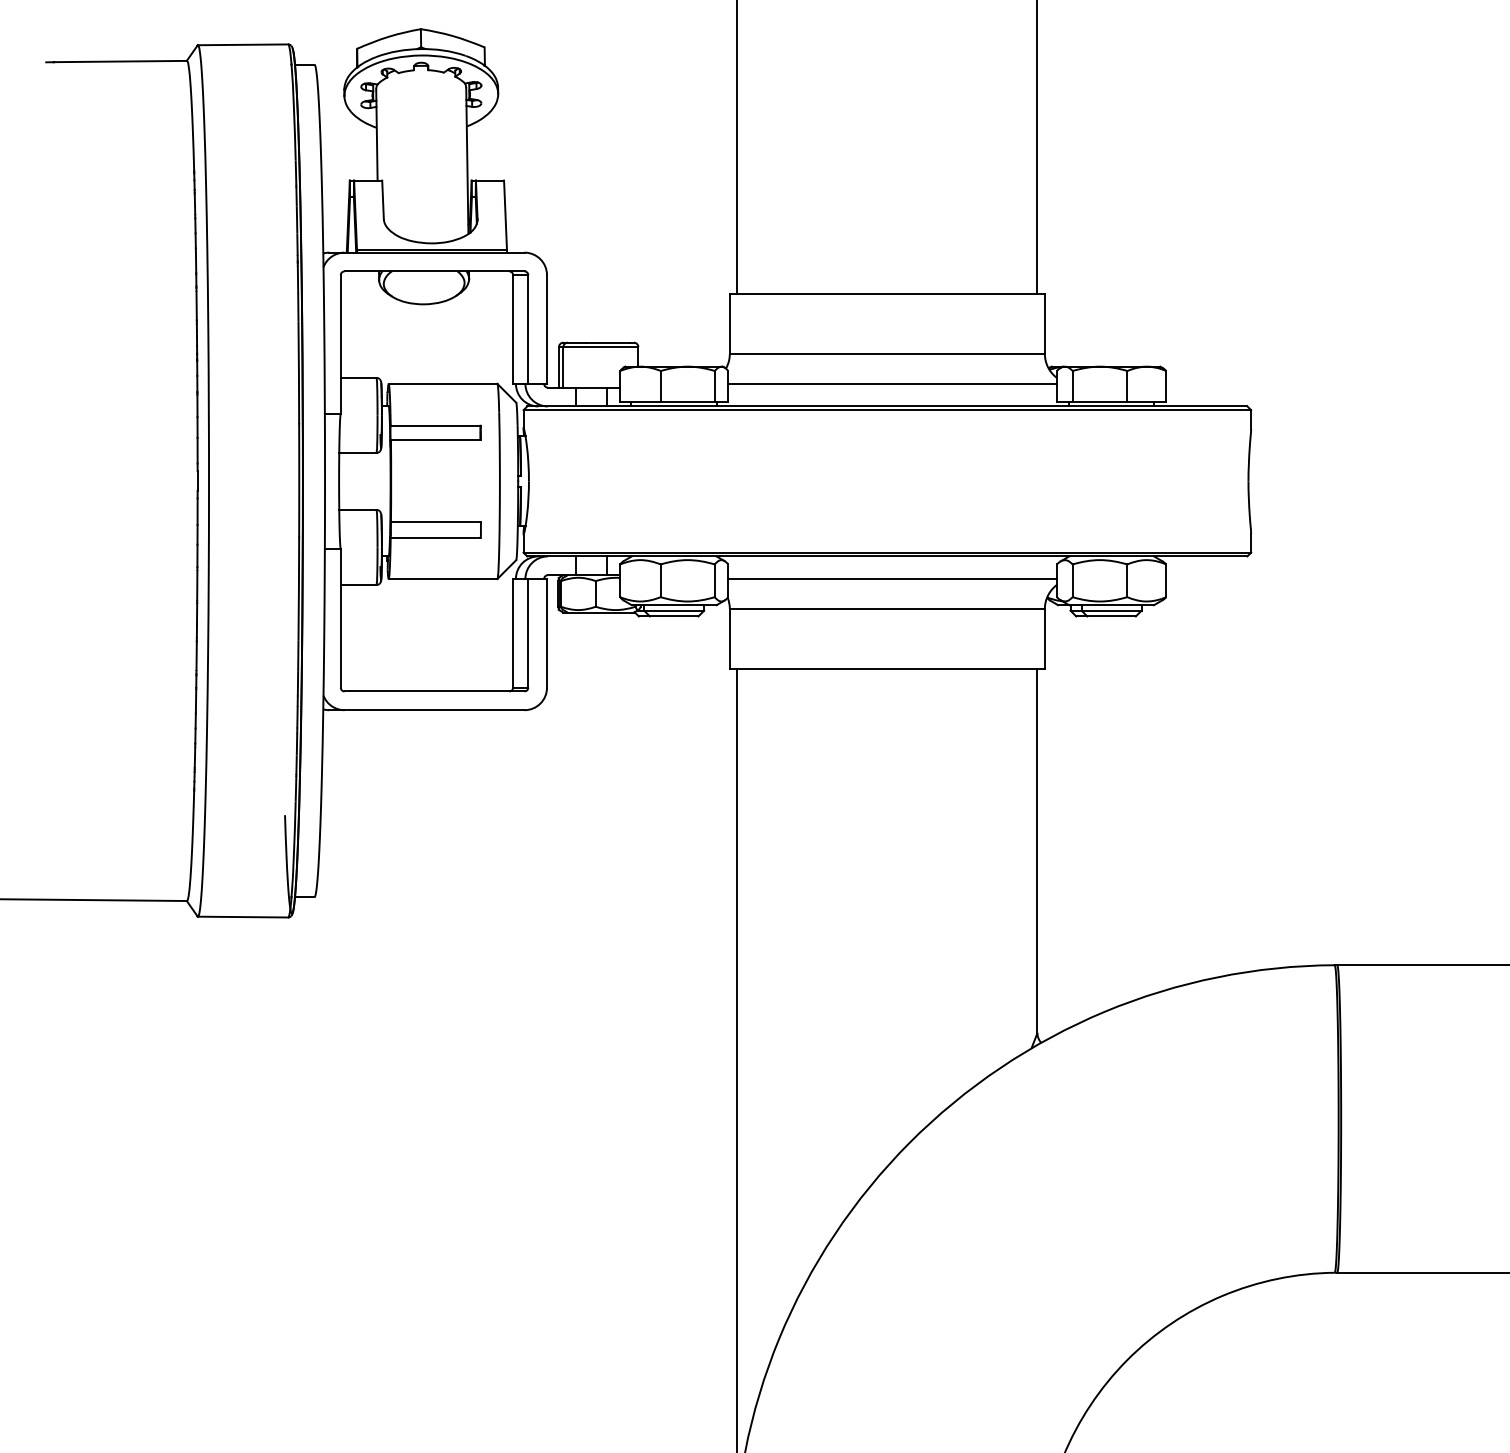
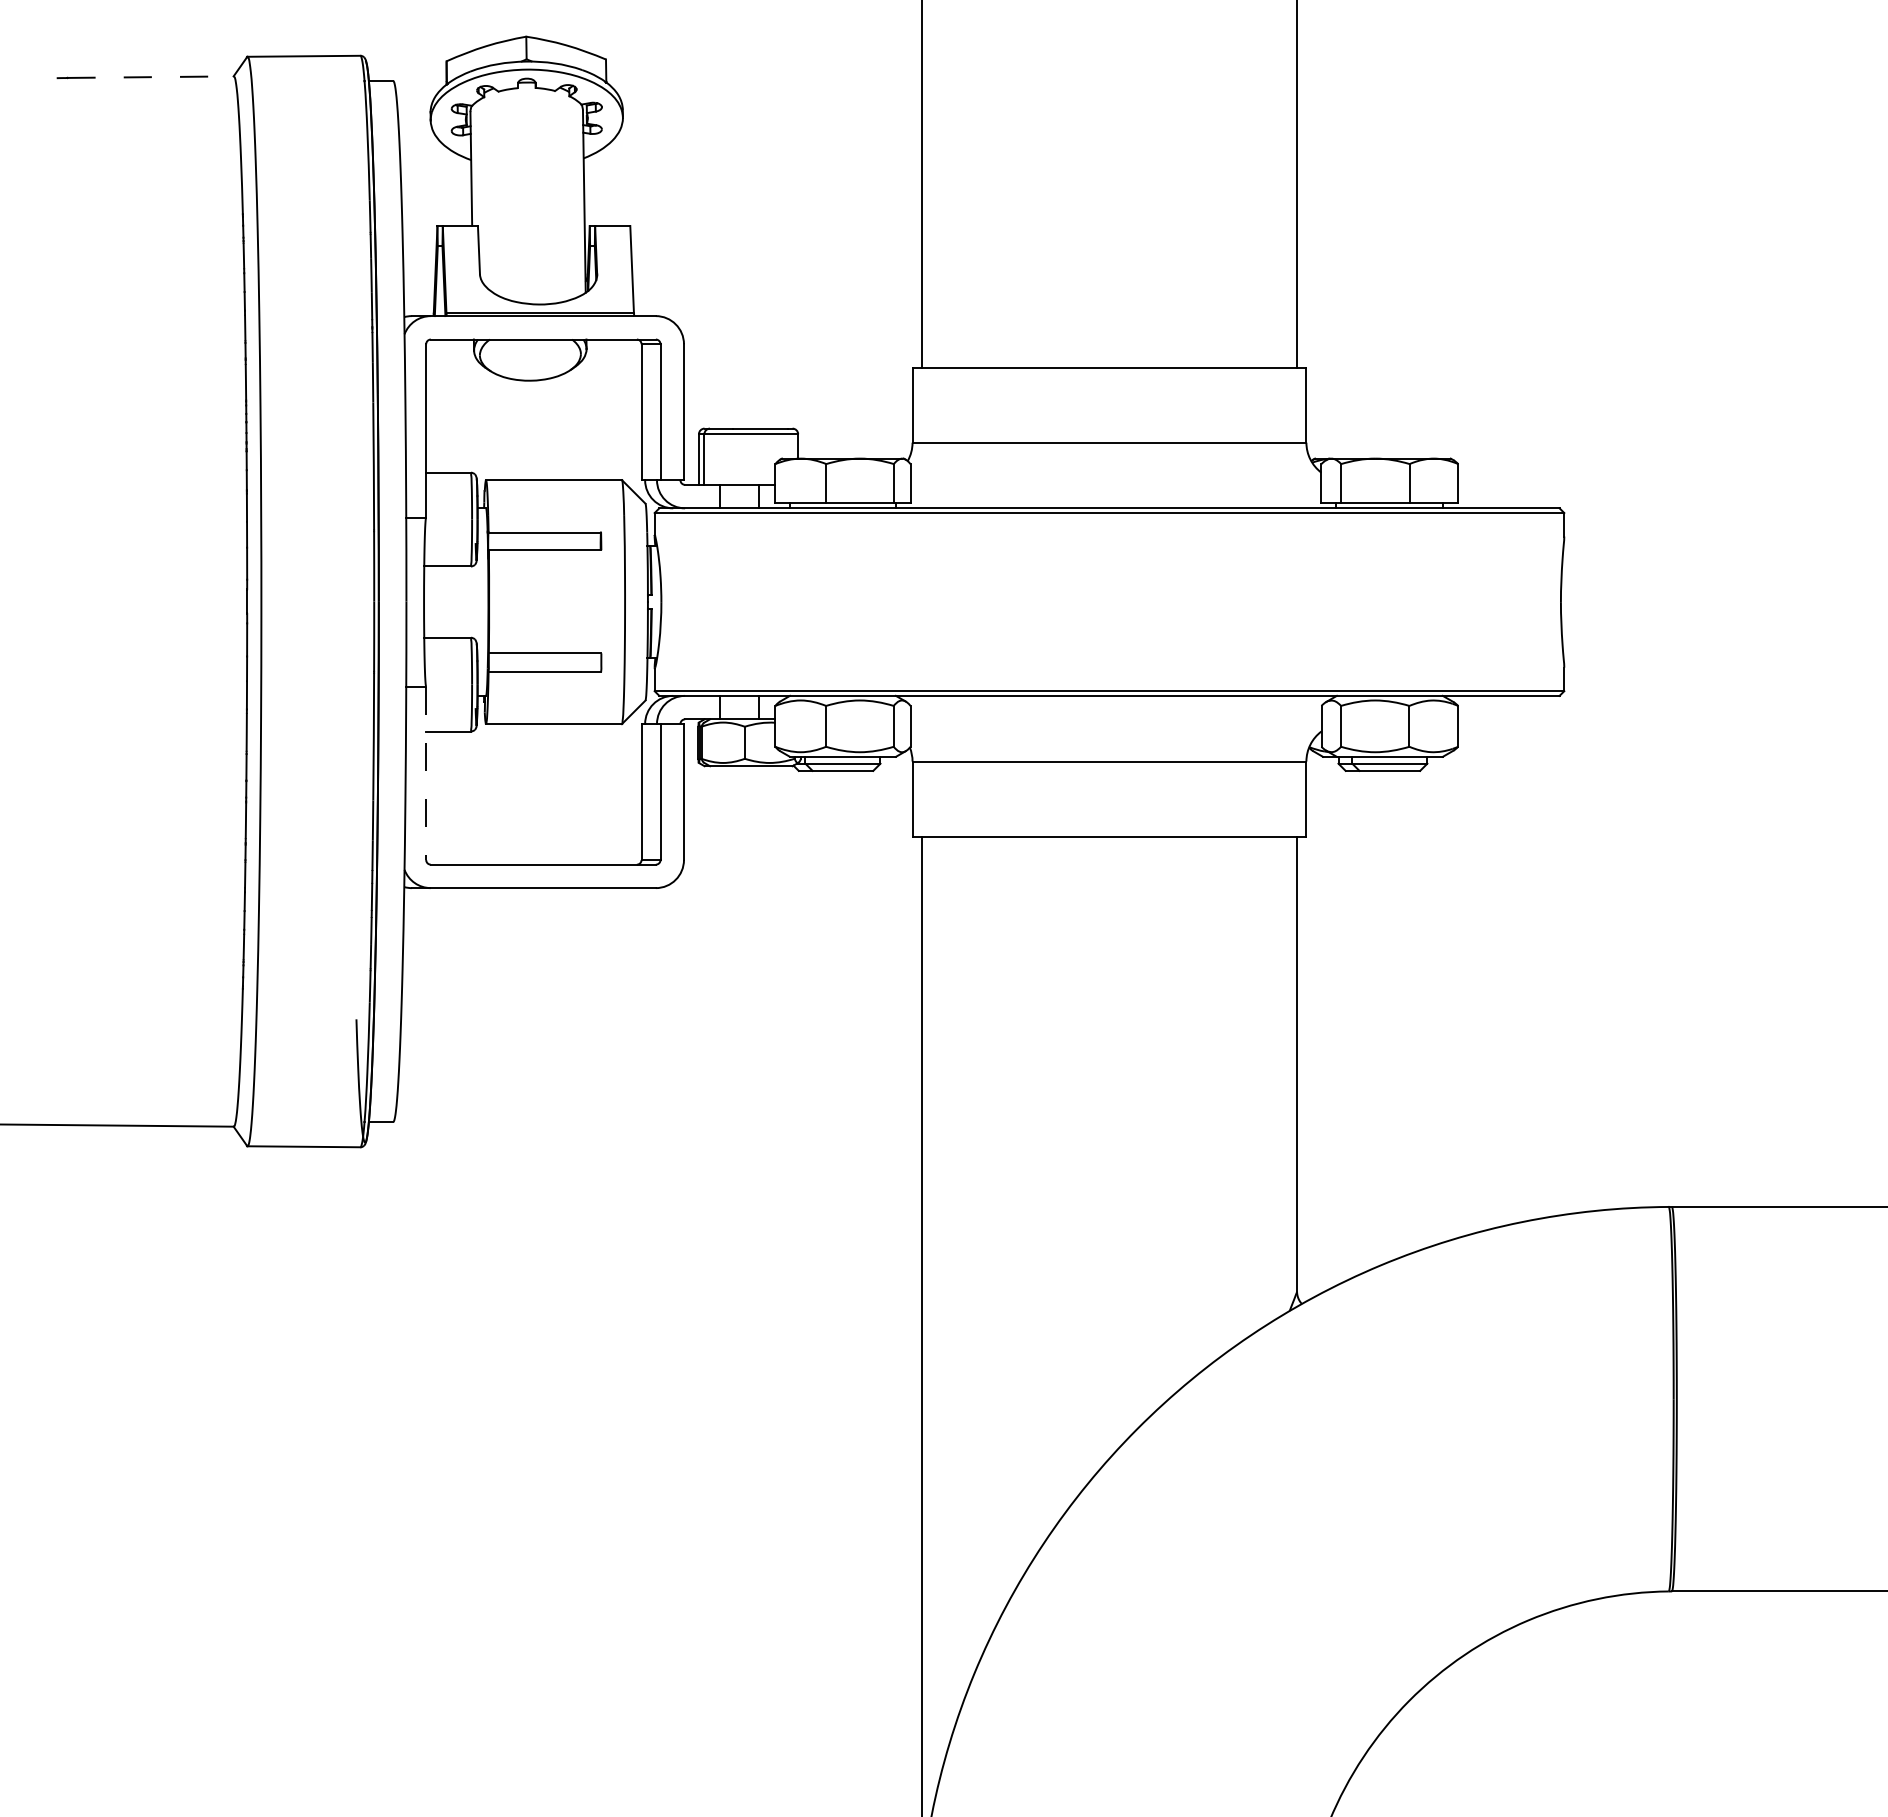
line: (120, 61) -> (150, 77), solid -> dashed
line: (892, 383) -> (1115, 479), removed
line: (892, 578) -> (1115, 723), removed
line: (340, 618) -> (425, 773), solid -> dashed

